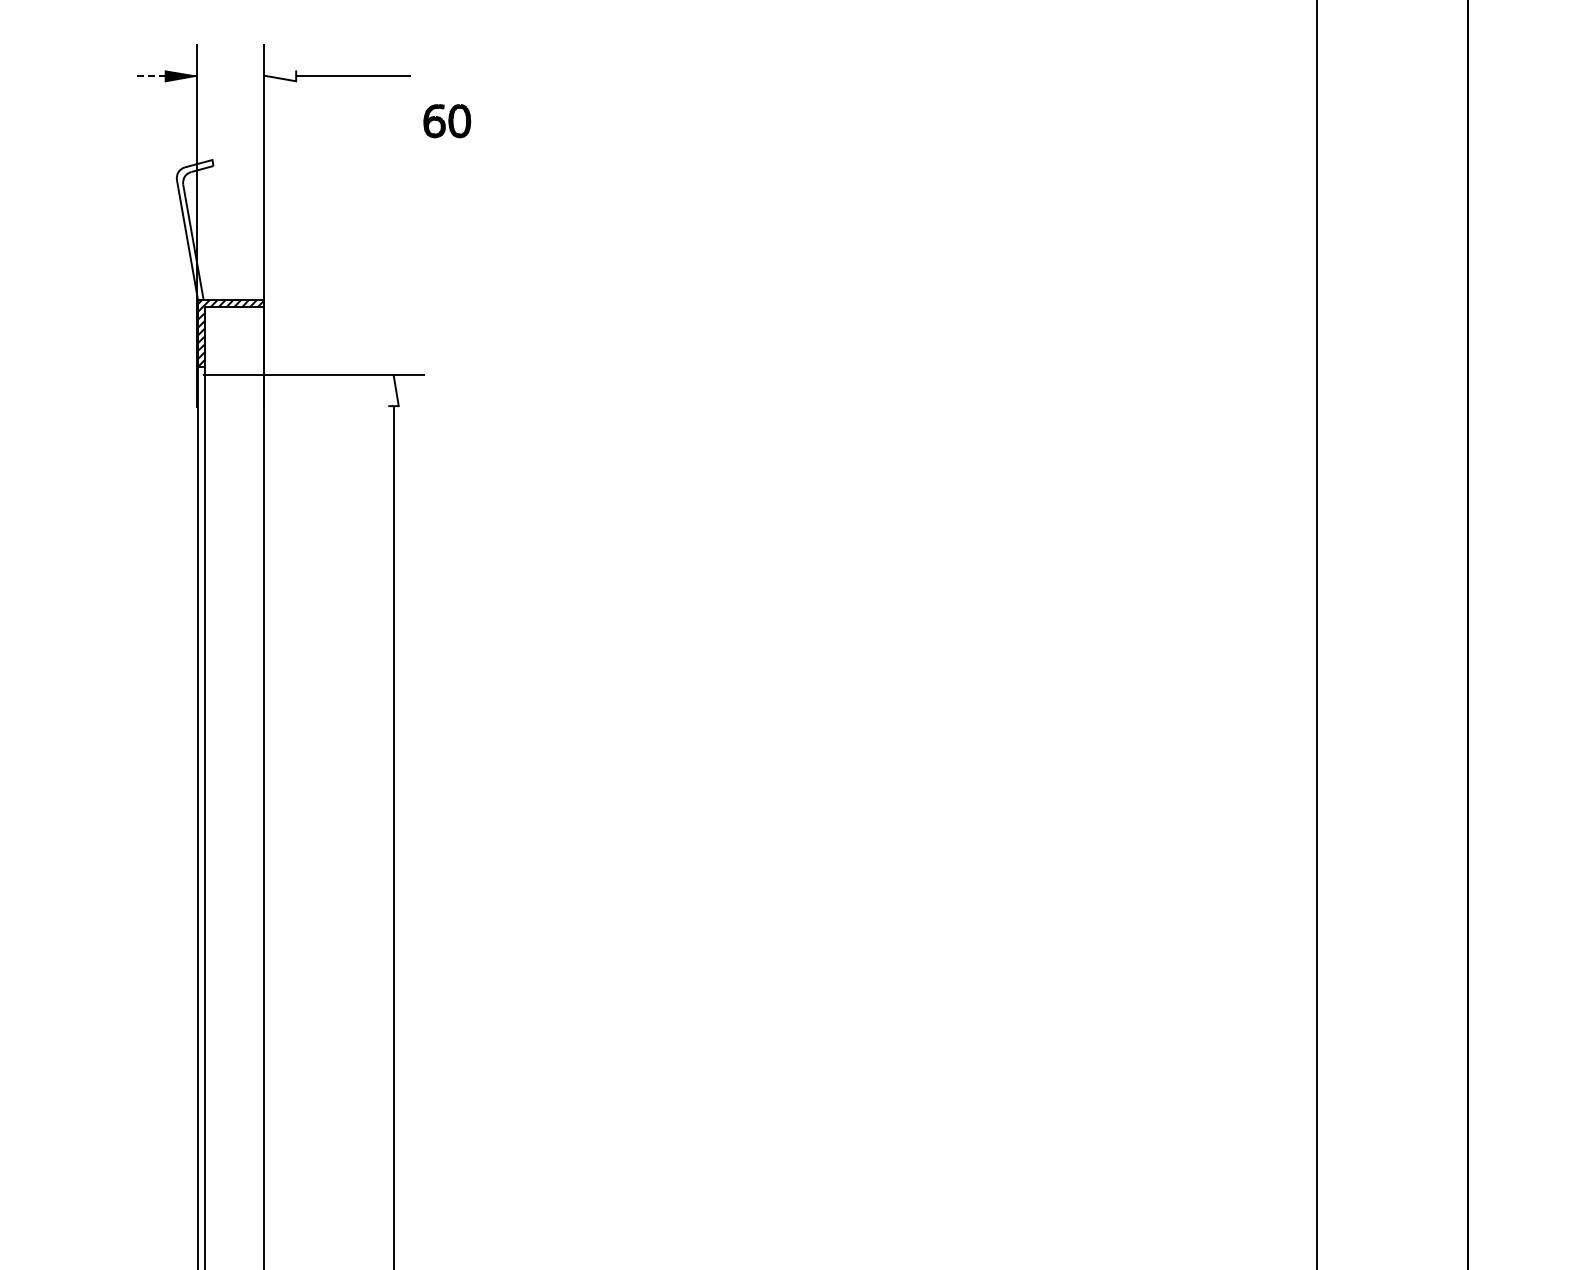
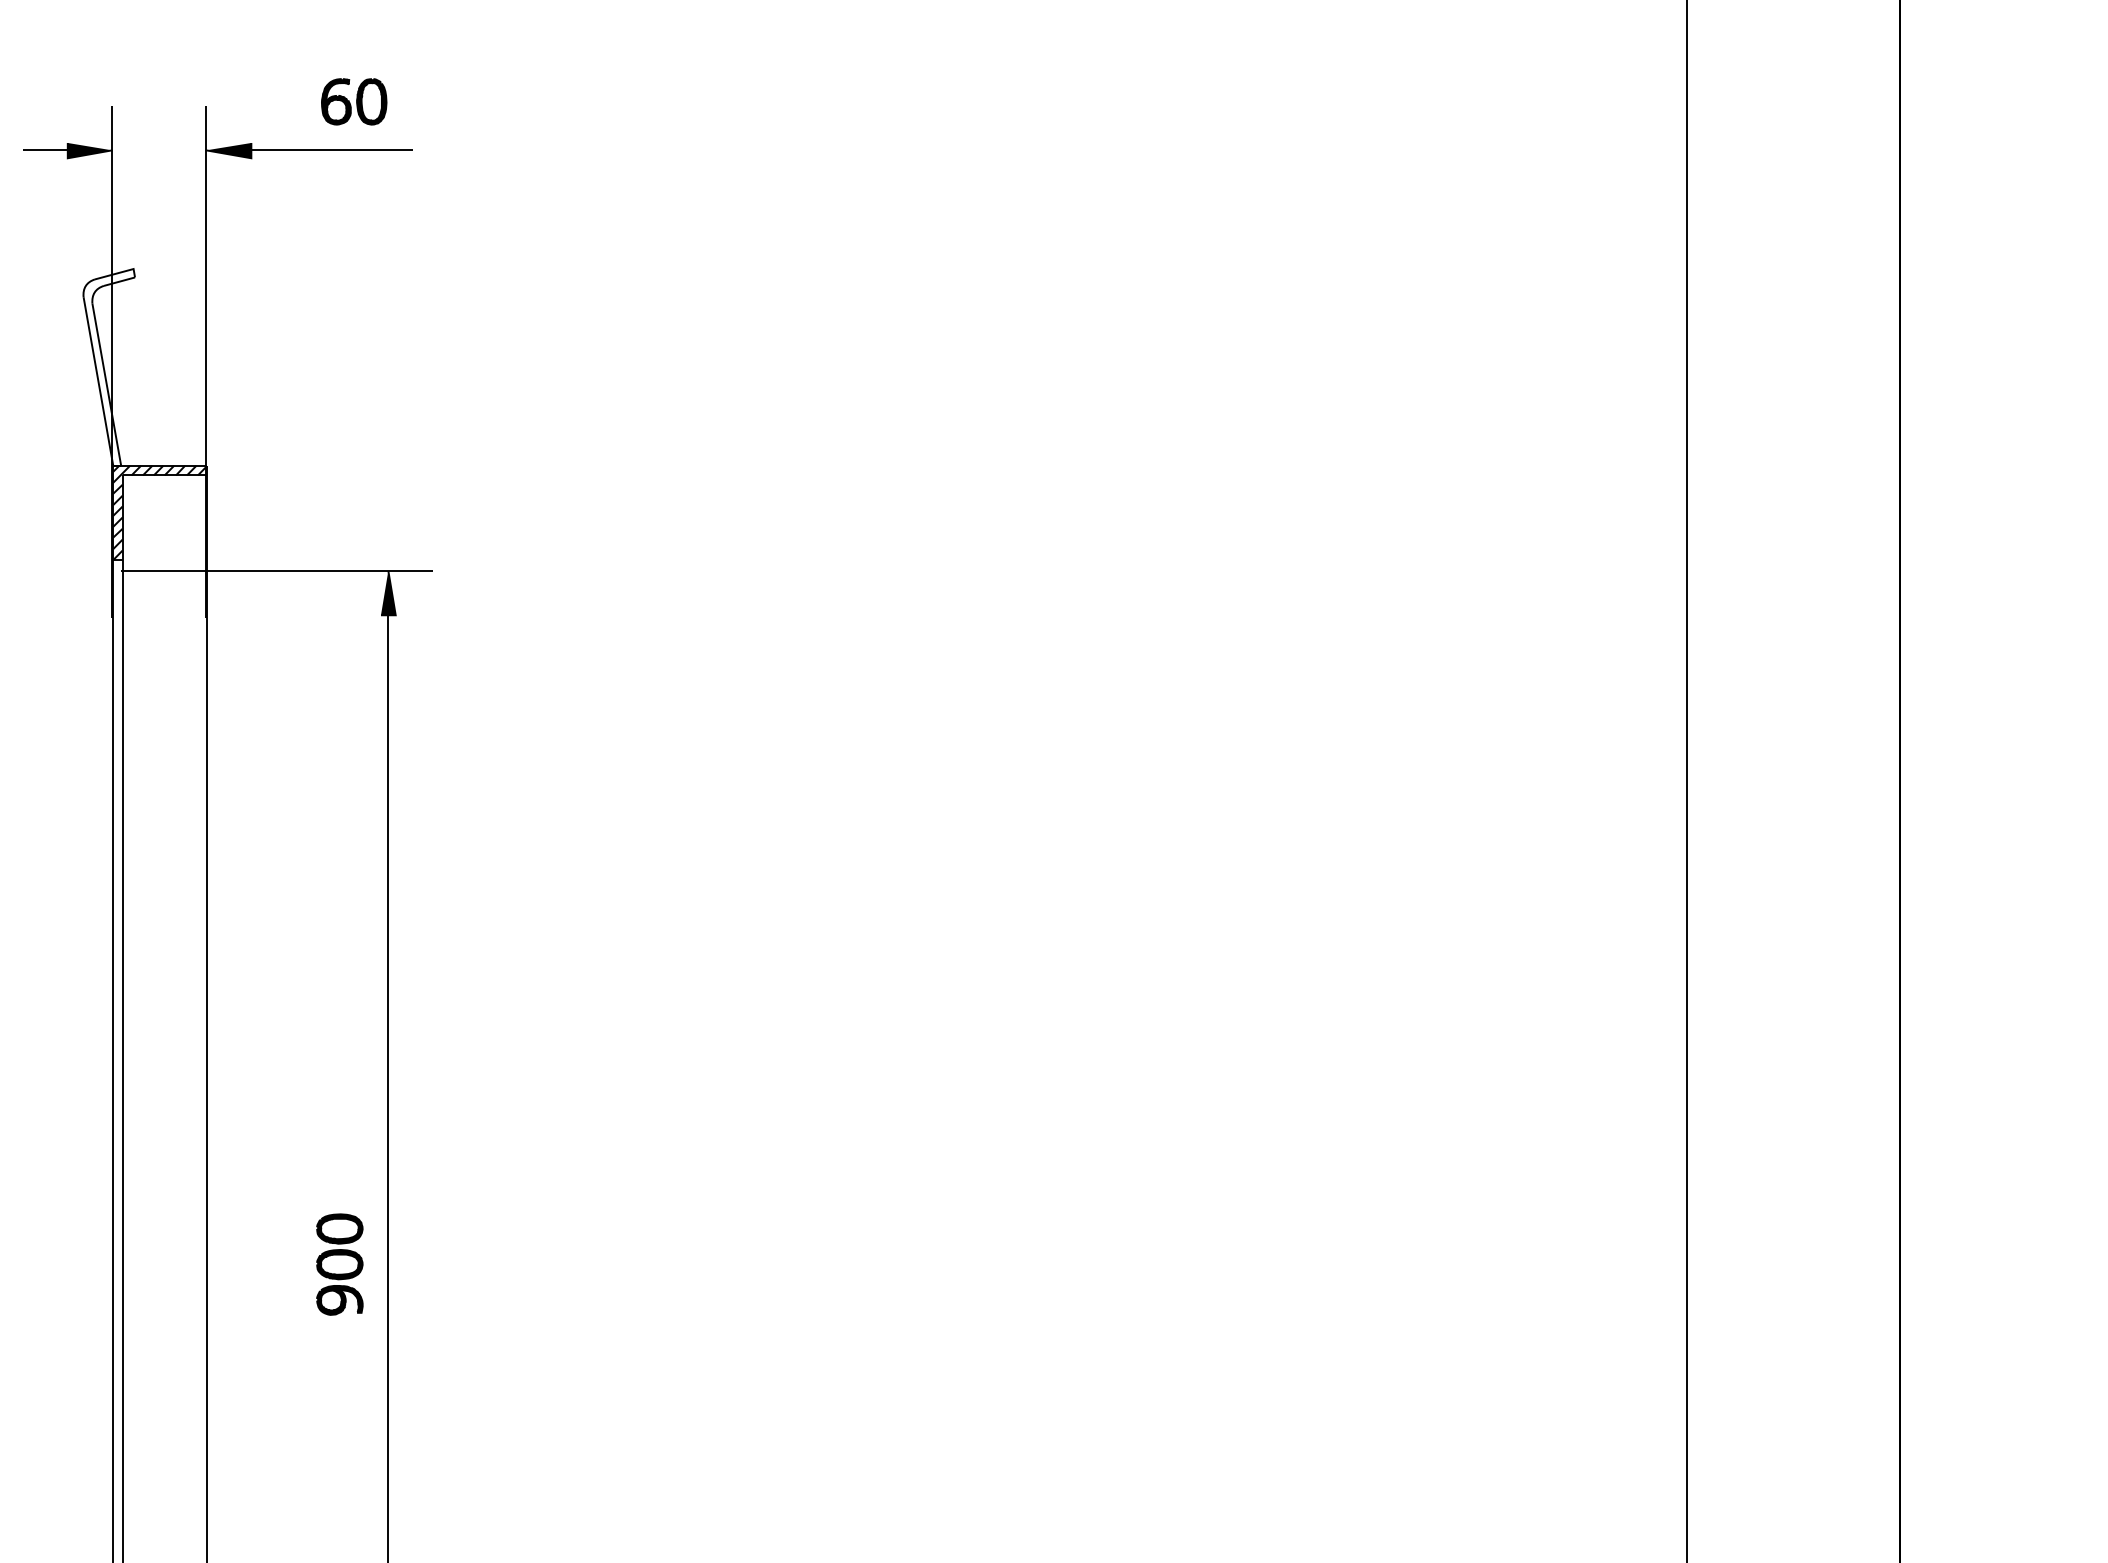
line: (149, 75) -> (45, 150), dashed -> solid
fill: (280, 75) -> (229, 150), added
part: (447, 121) -> (354, 102), moved
fill: (393, 390) -> (388, 593), added
part: (359, 867) -> (340, 1264), added

